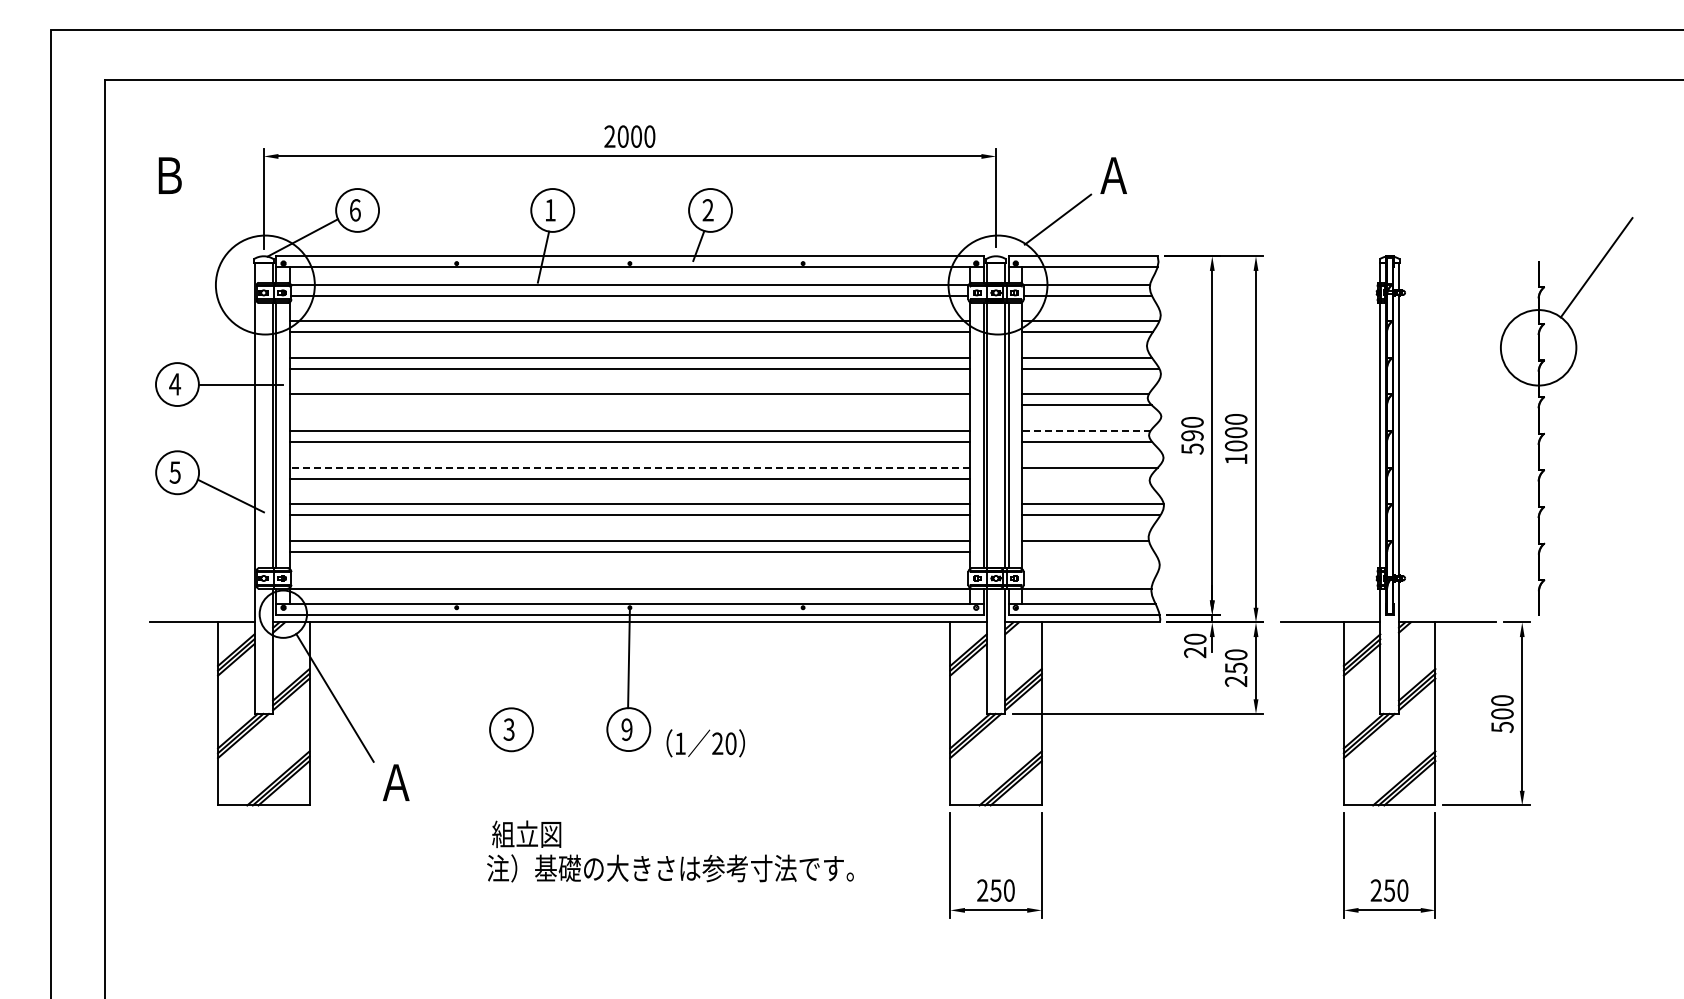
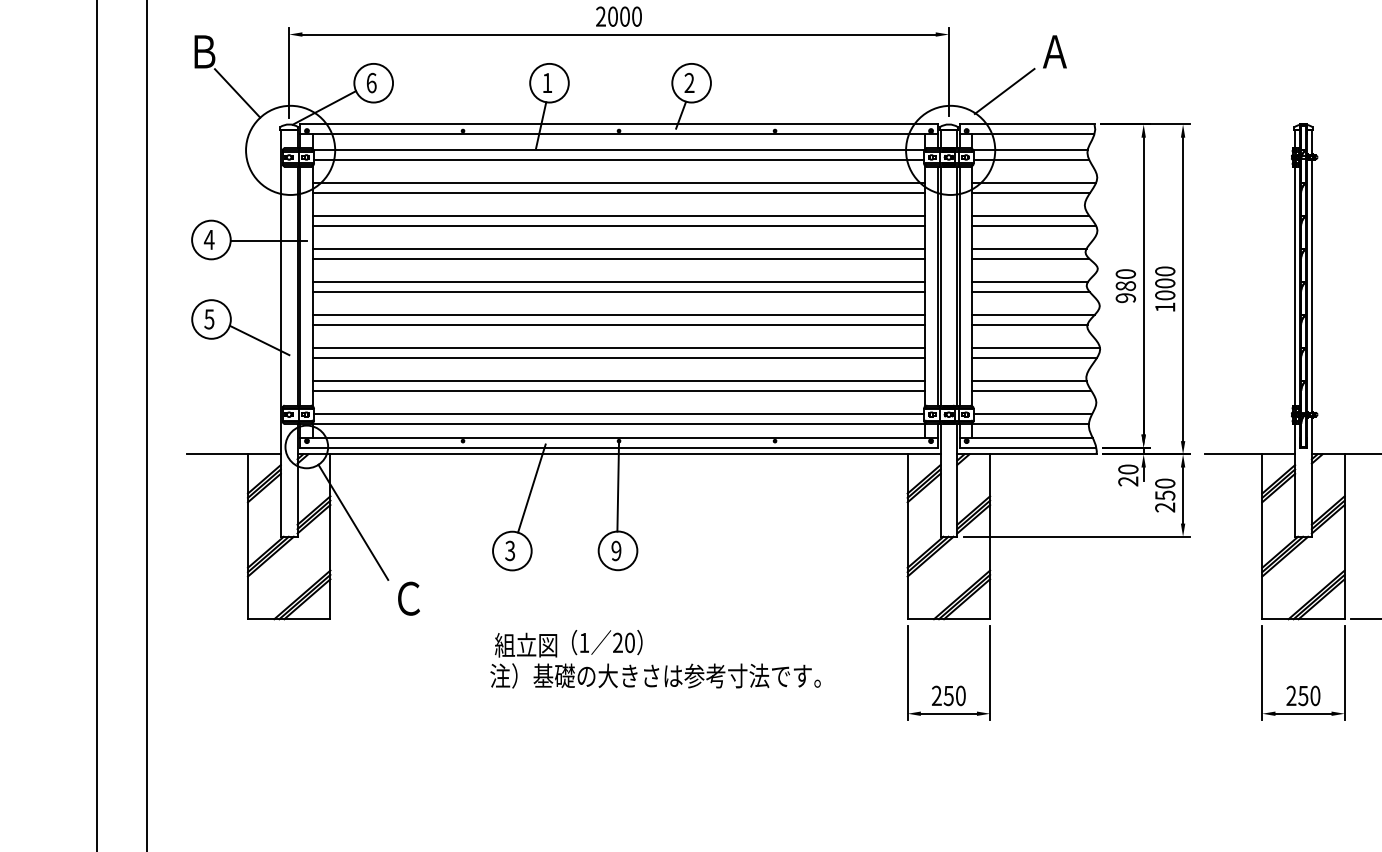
line: (206, 221) -> (237, 93), added
line: (629, 405) -> (618, 258), added
line: (1085, 431) -> (1029, 282), dashed -> solid
text: (1192, 442) -> (1125, 292), 590 -> 980
line: (629, 467) -> (618, 314), dashed -> solid
line: (1086, 478) -> (1030, 324), added
line: (1088, 551) -> (1032, 390), added
line: (629, 577) -> (618, 413), added
line: (1089, 577) -> (1033, 413), added
line: (532, 660) -> (531, 488), added
text: (705, 743) -> (606, 642), moved
text: (396, 782) -> (408, 598), Ａ -> Ｃ

